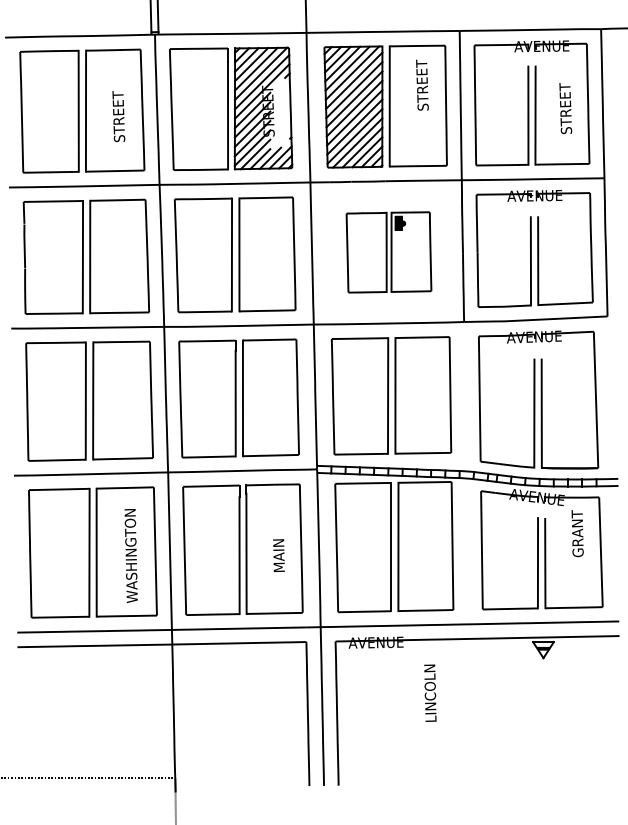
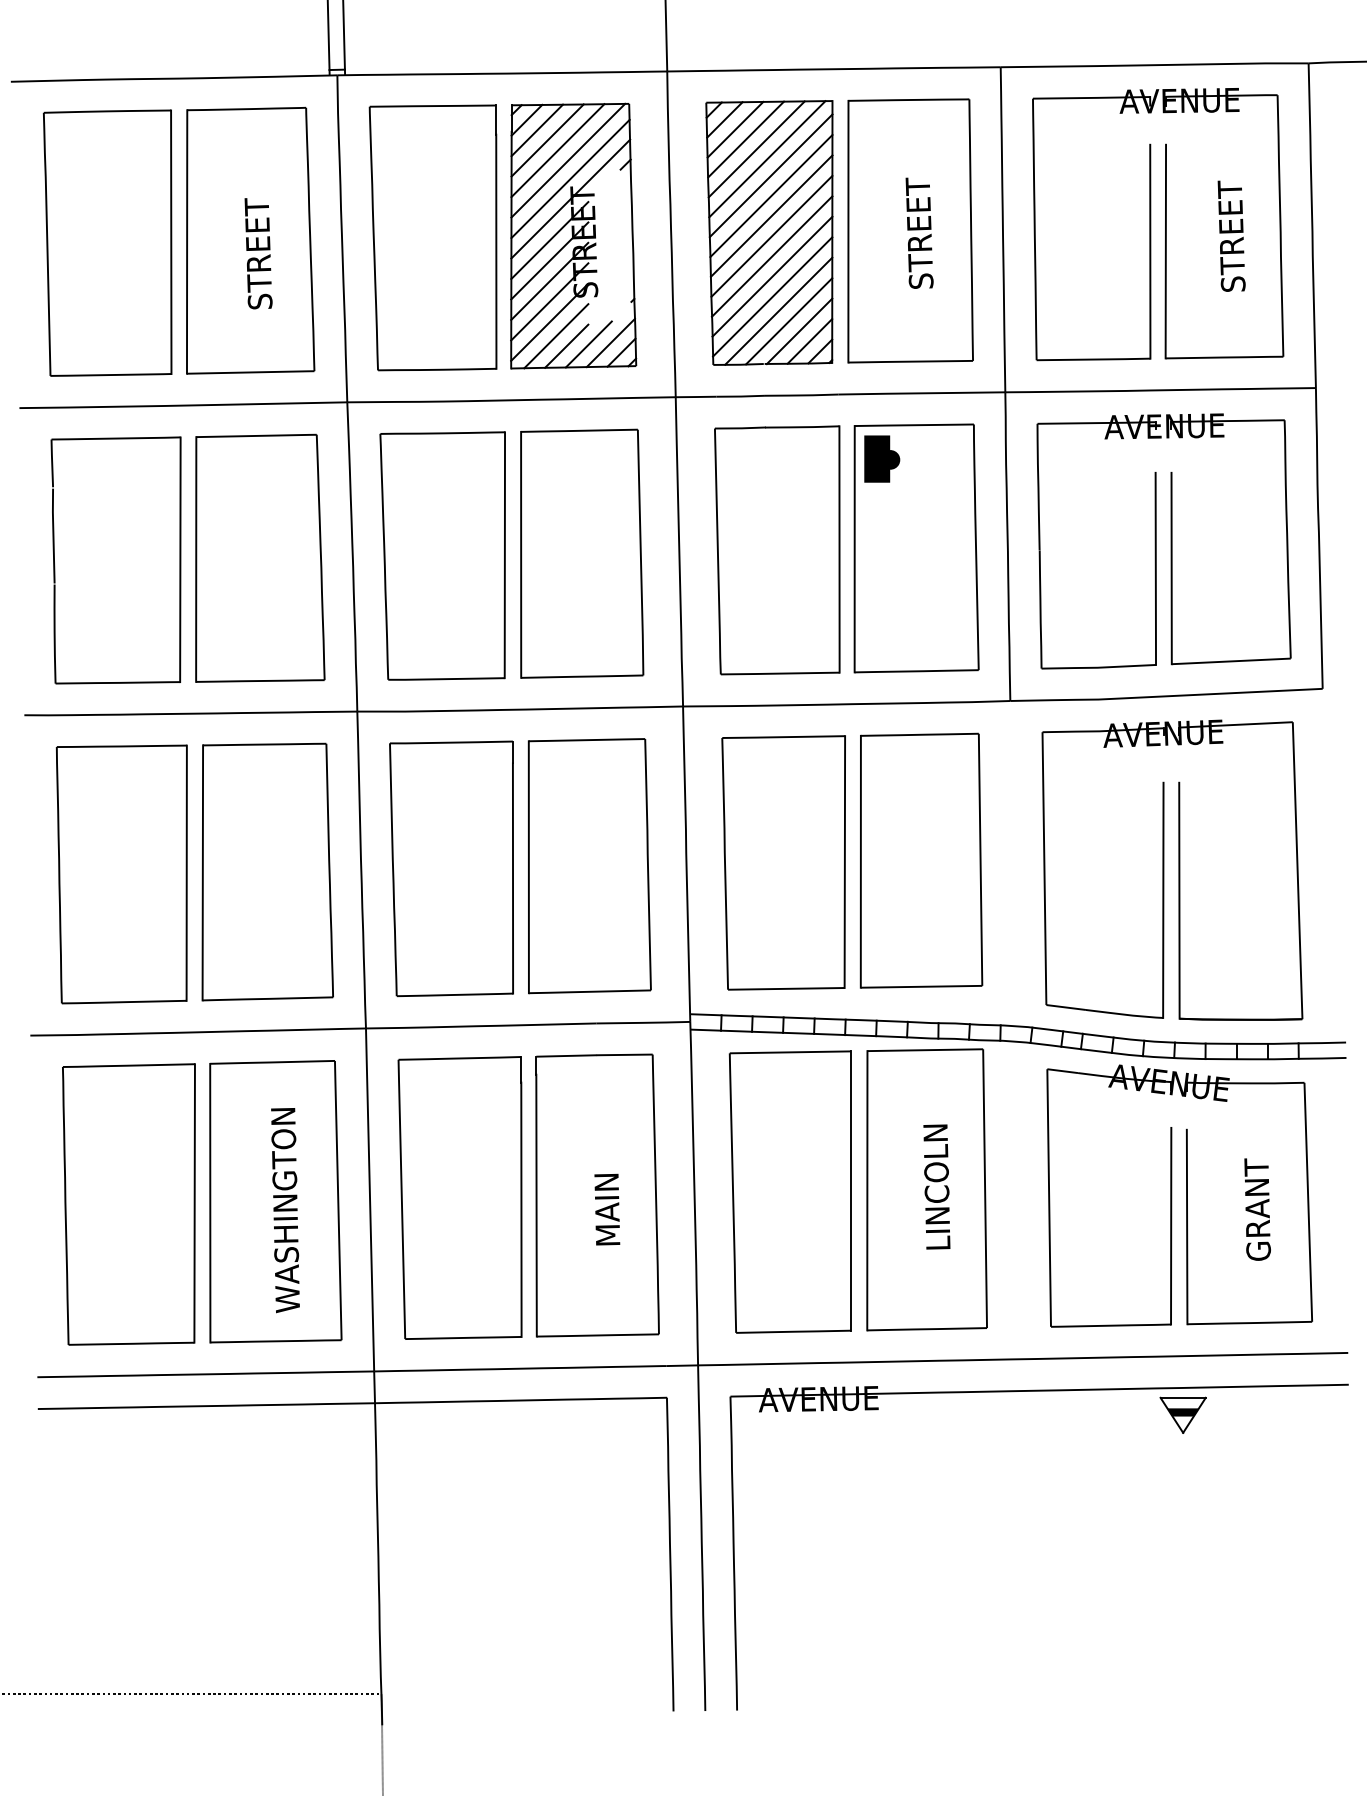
text: (422, 84) -> (919, 231), moved
part: (388, 252) -> (845, 549), size x1.43
text: (577, 533) -> (1257, 1209), moved
text: (430, 692) -> (937, 1185), moved

